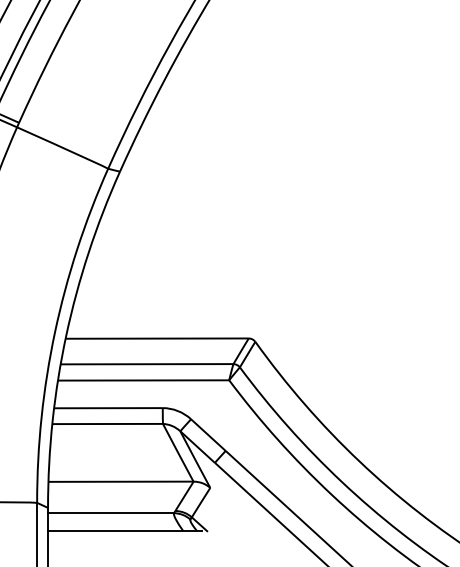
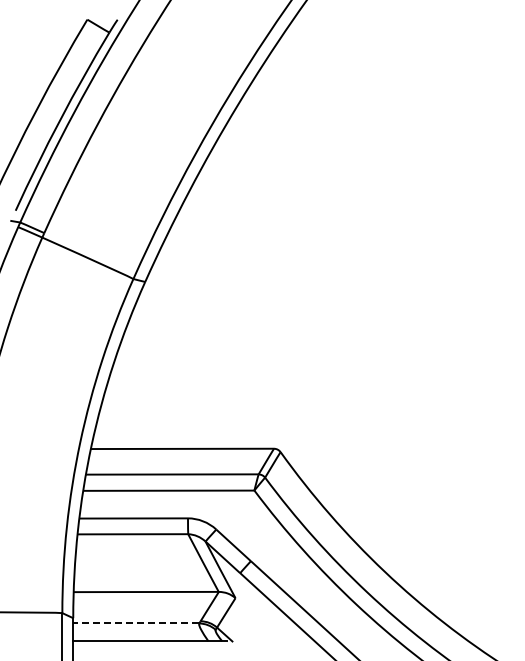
line: (111, 513) -> (136, 623), solid -> dashed

